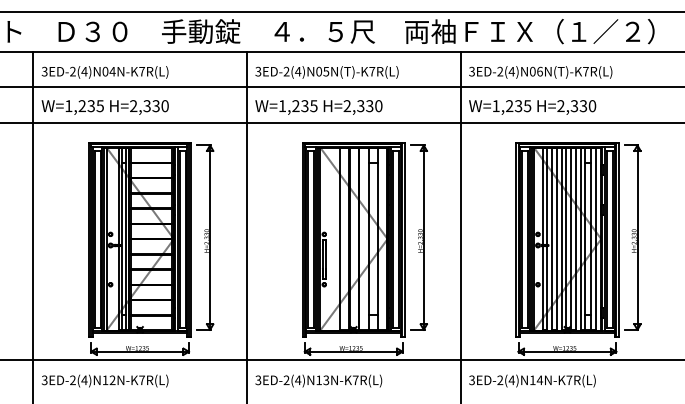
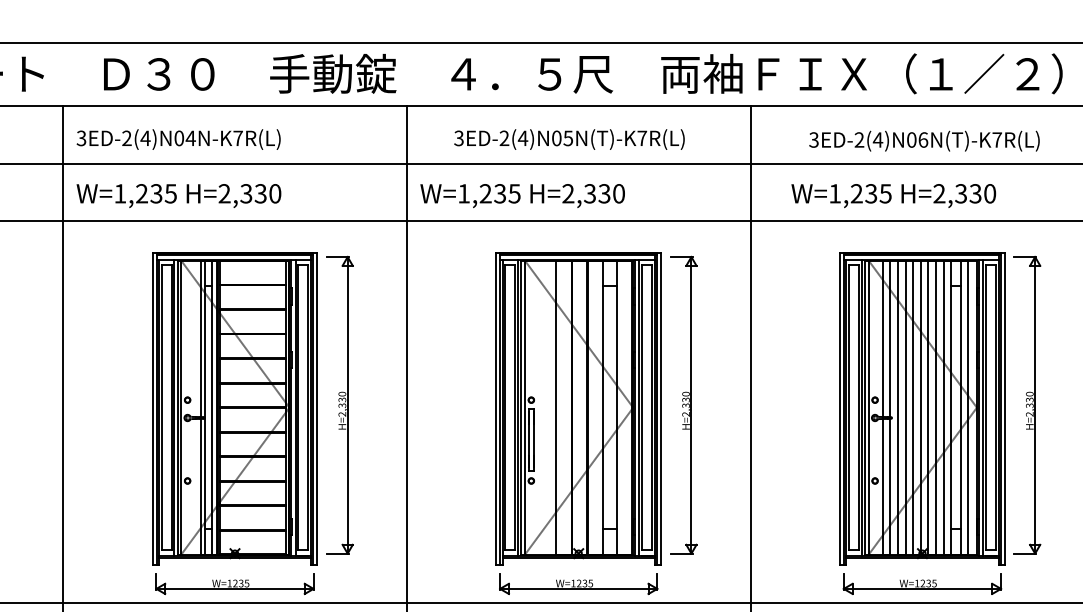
text: (326, 72) -> (568, 139), moved
text: (540, 72) -> (924, 141), moved
text: (532, 107) -> (893, 195), moved

